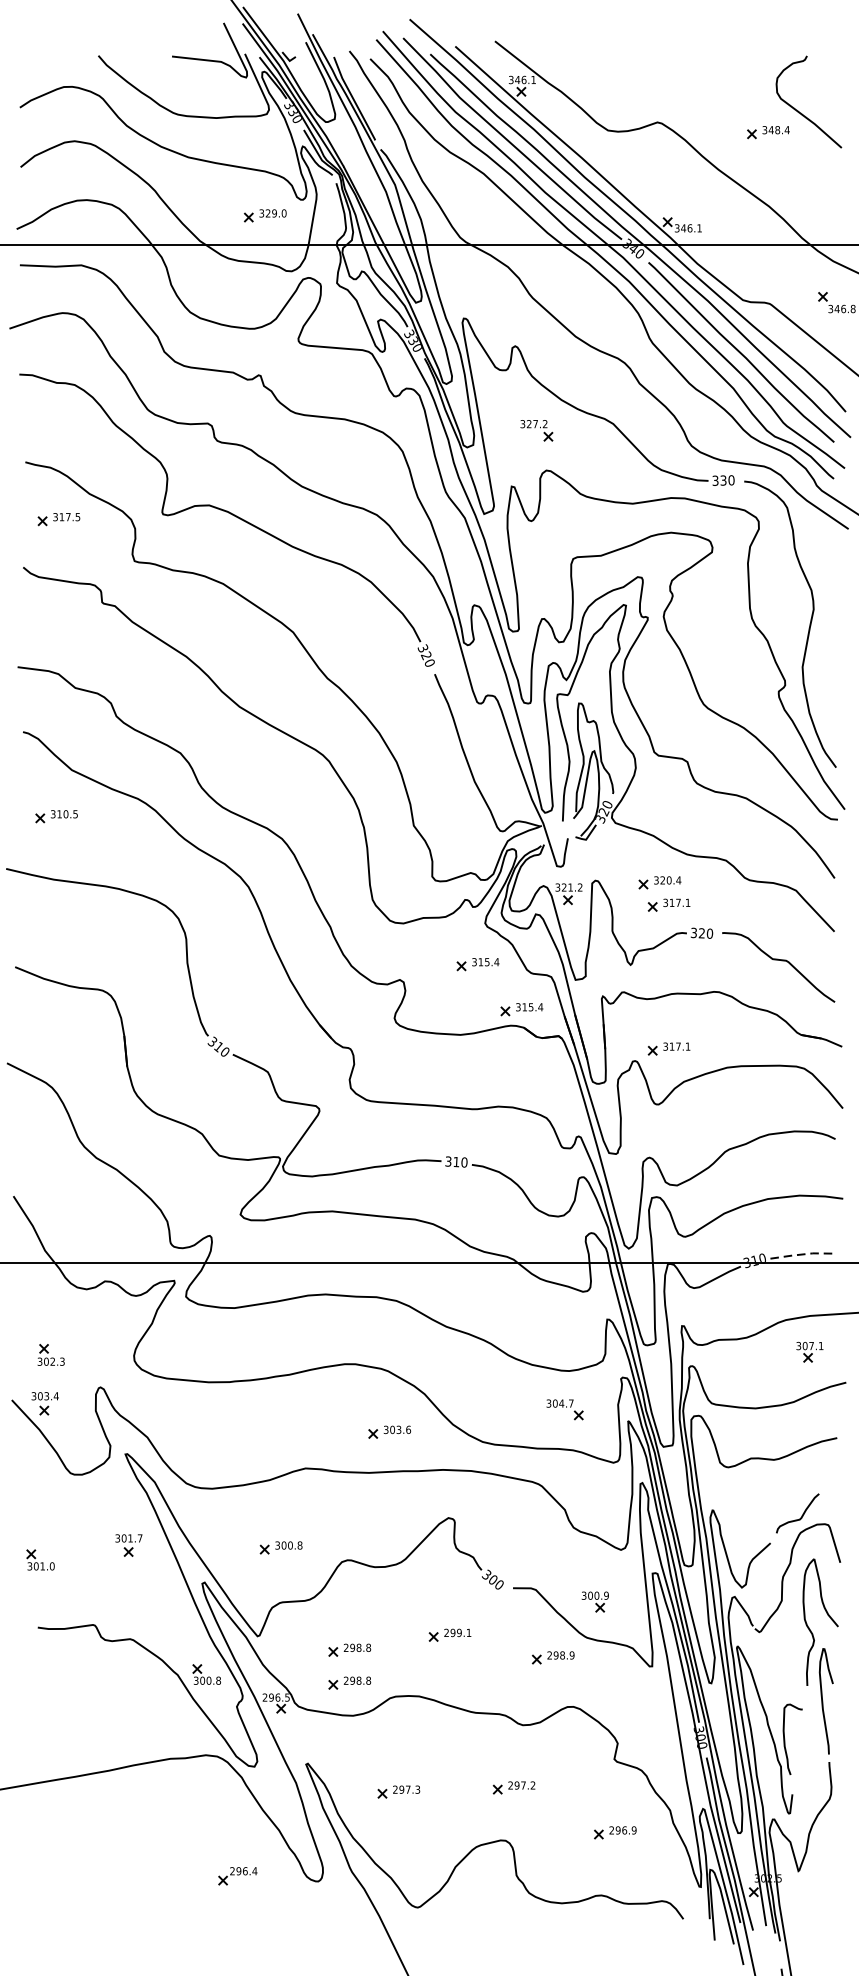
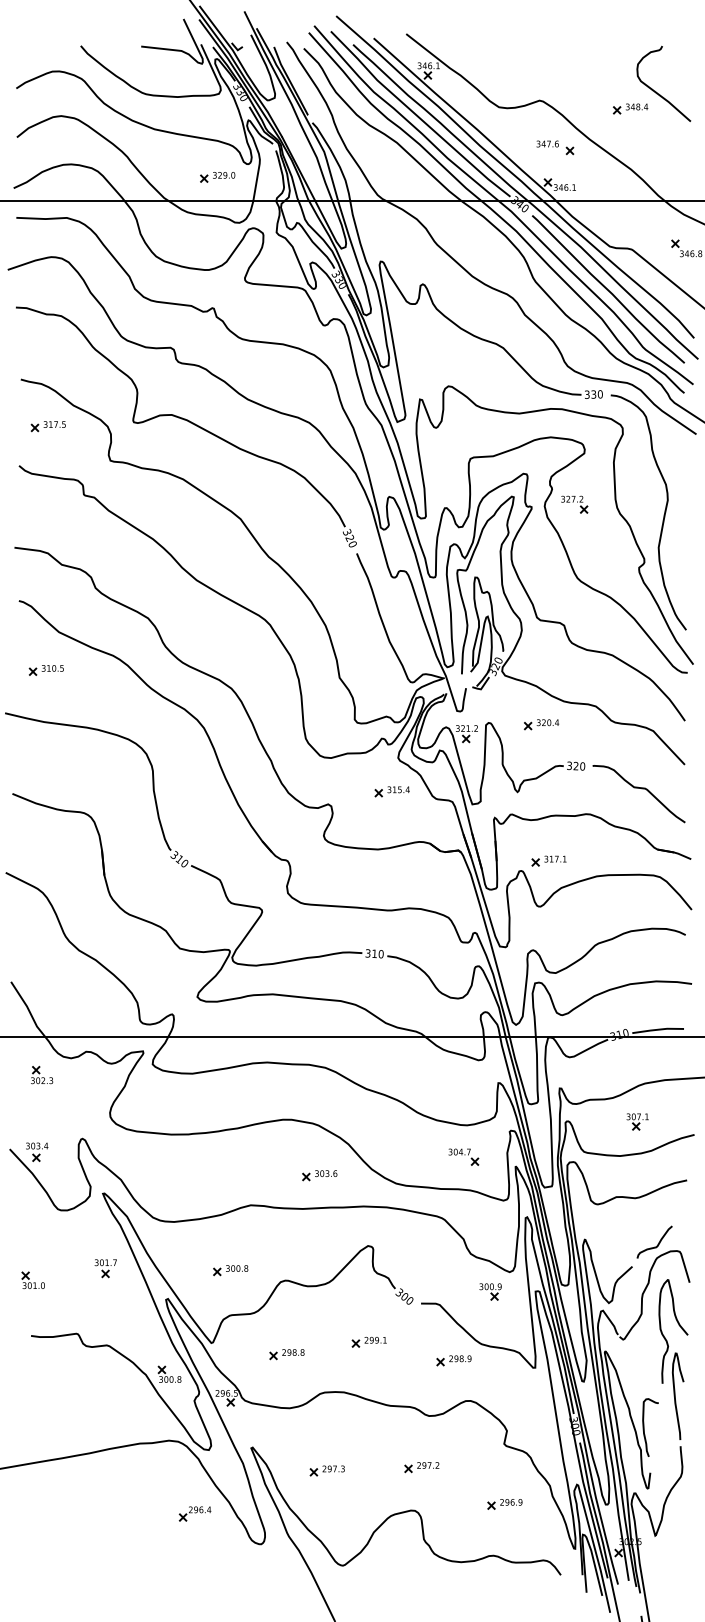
part: (676, 179) -> (555, 147), added
part: (536, 430) -> (574, 504), moved
part: (668, 904) -> (548, 742), removed
part: (520, 1009) -> (427, 828), removed
line: (802, 1254) -> (658, 1029), dashed -> solid
part: (809, 1351) -> (637, 1121), moved
part: (51, 1355) -> (42, 1075), moved
part: (595, 1601) -> (490, 1291), moved
part: (349, 1683) -> (286, 1381), removed
part: (236, 1875) -> (194, 1513), moved

